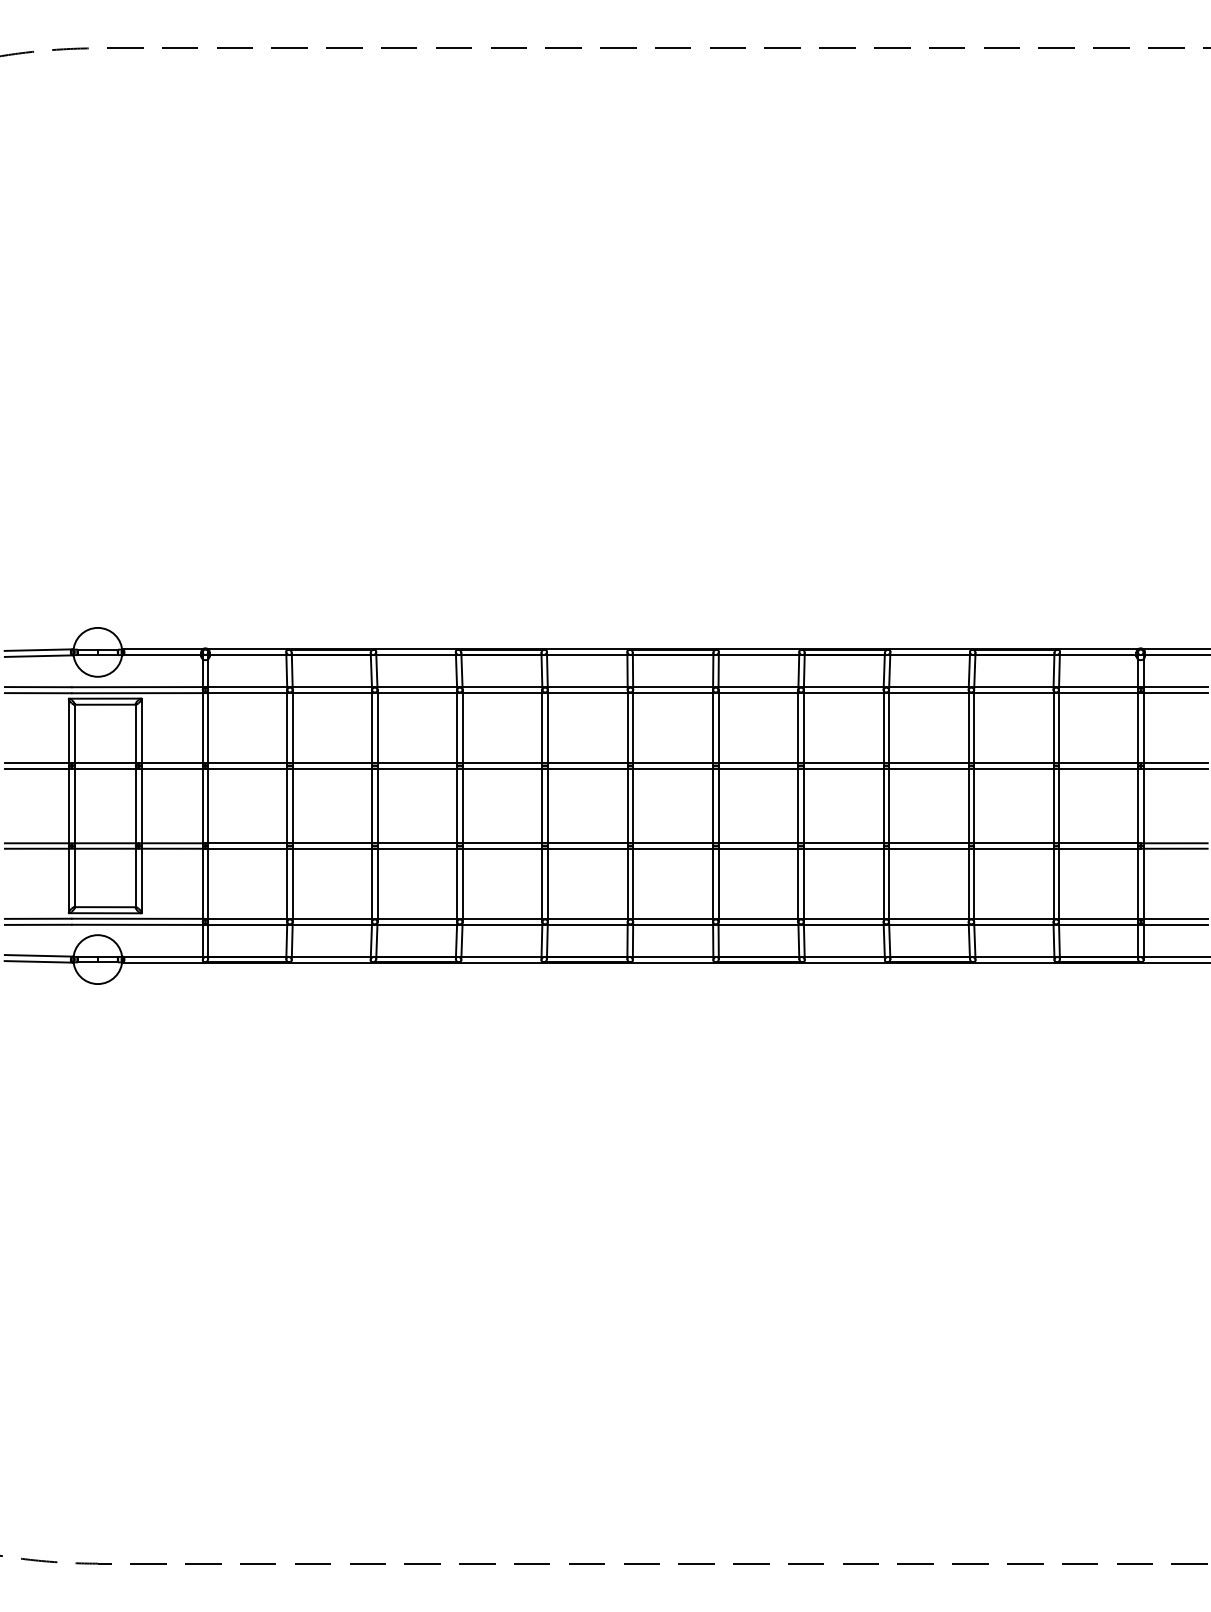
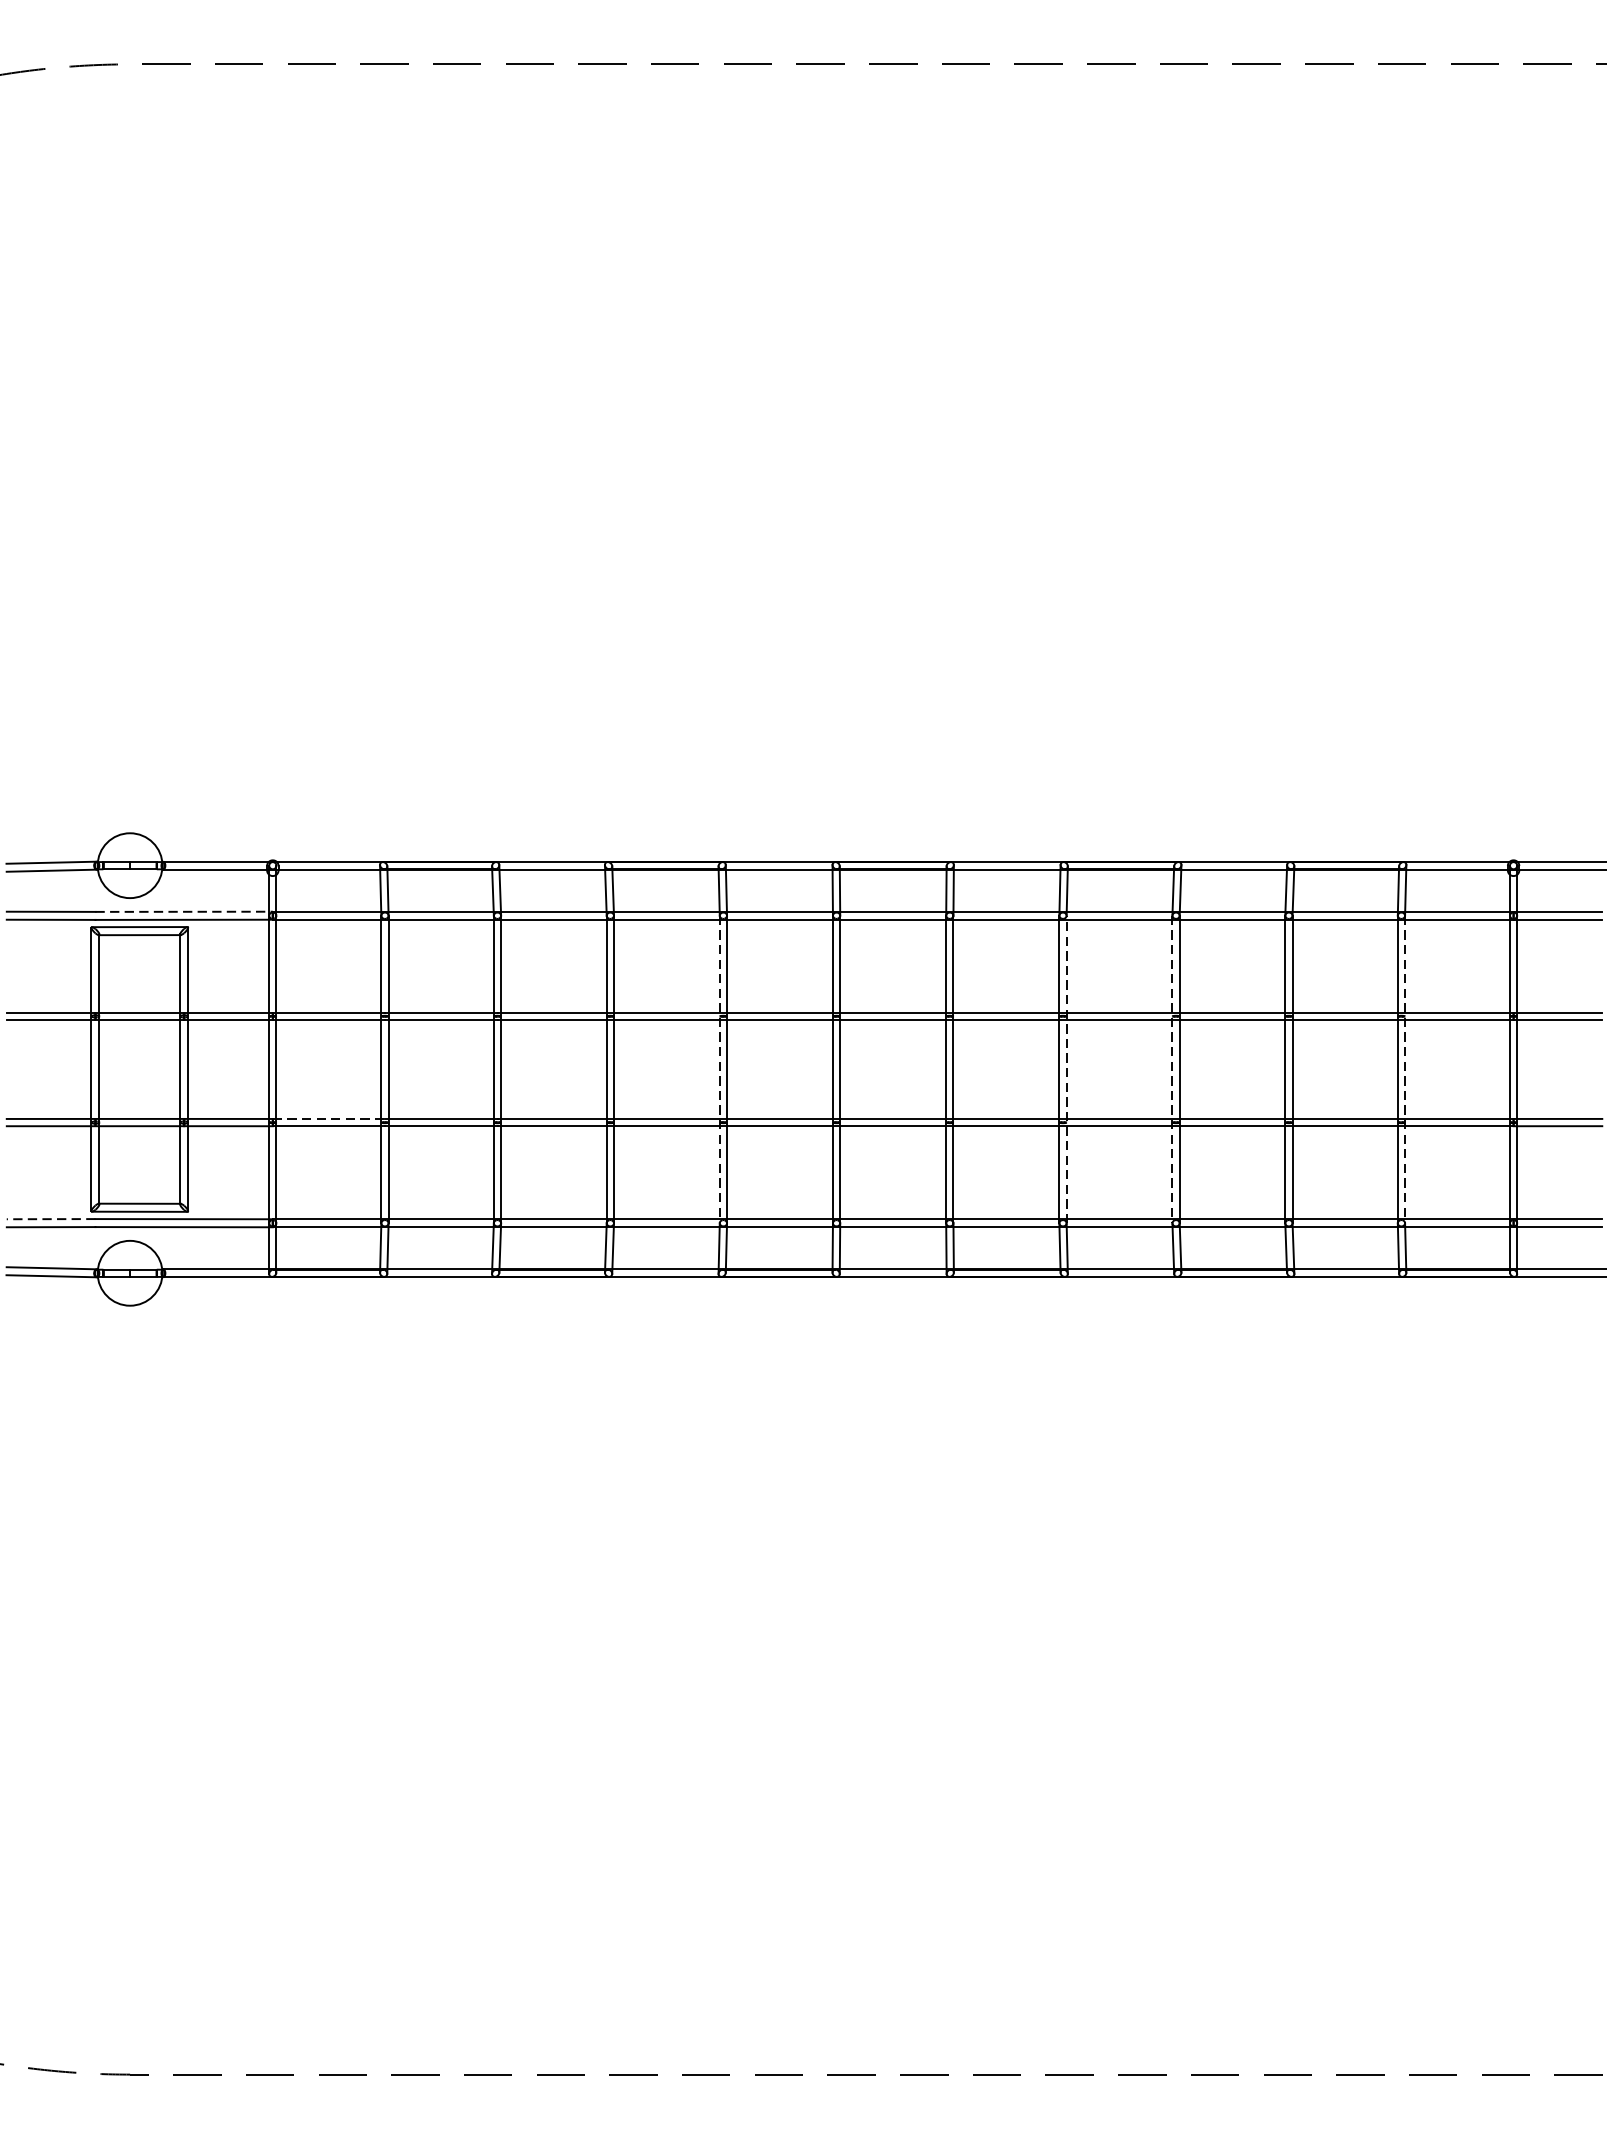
line: (138, 687) -> (183, 912), solid -> dashed
line: (542, 806) -> (719, 1070), solid -> dashed
line: (803, 806) -> (1066, 1070), solid -> dashed
line: (883, 806) -> (1172, 1070), solid -> dashed
line: (1058, 806) -> (1404, 1070), solid -> dashed
line: (248, 843) -> (329, 1119), solid -> dashed
line: (37, 918) -> (49, 1218), solid -> dashed

